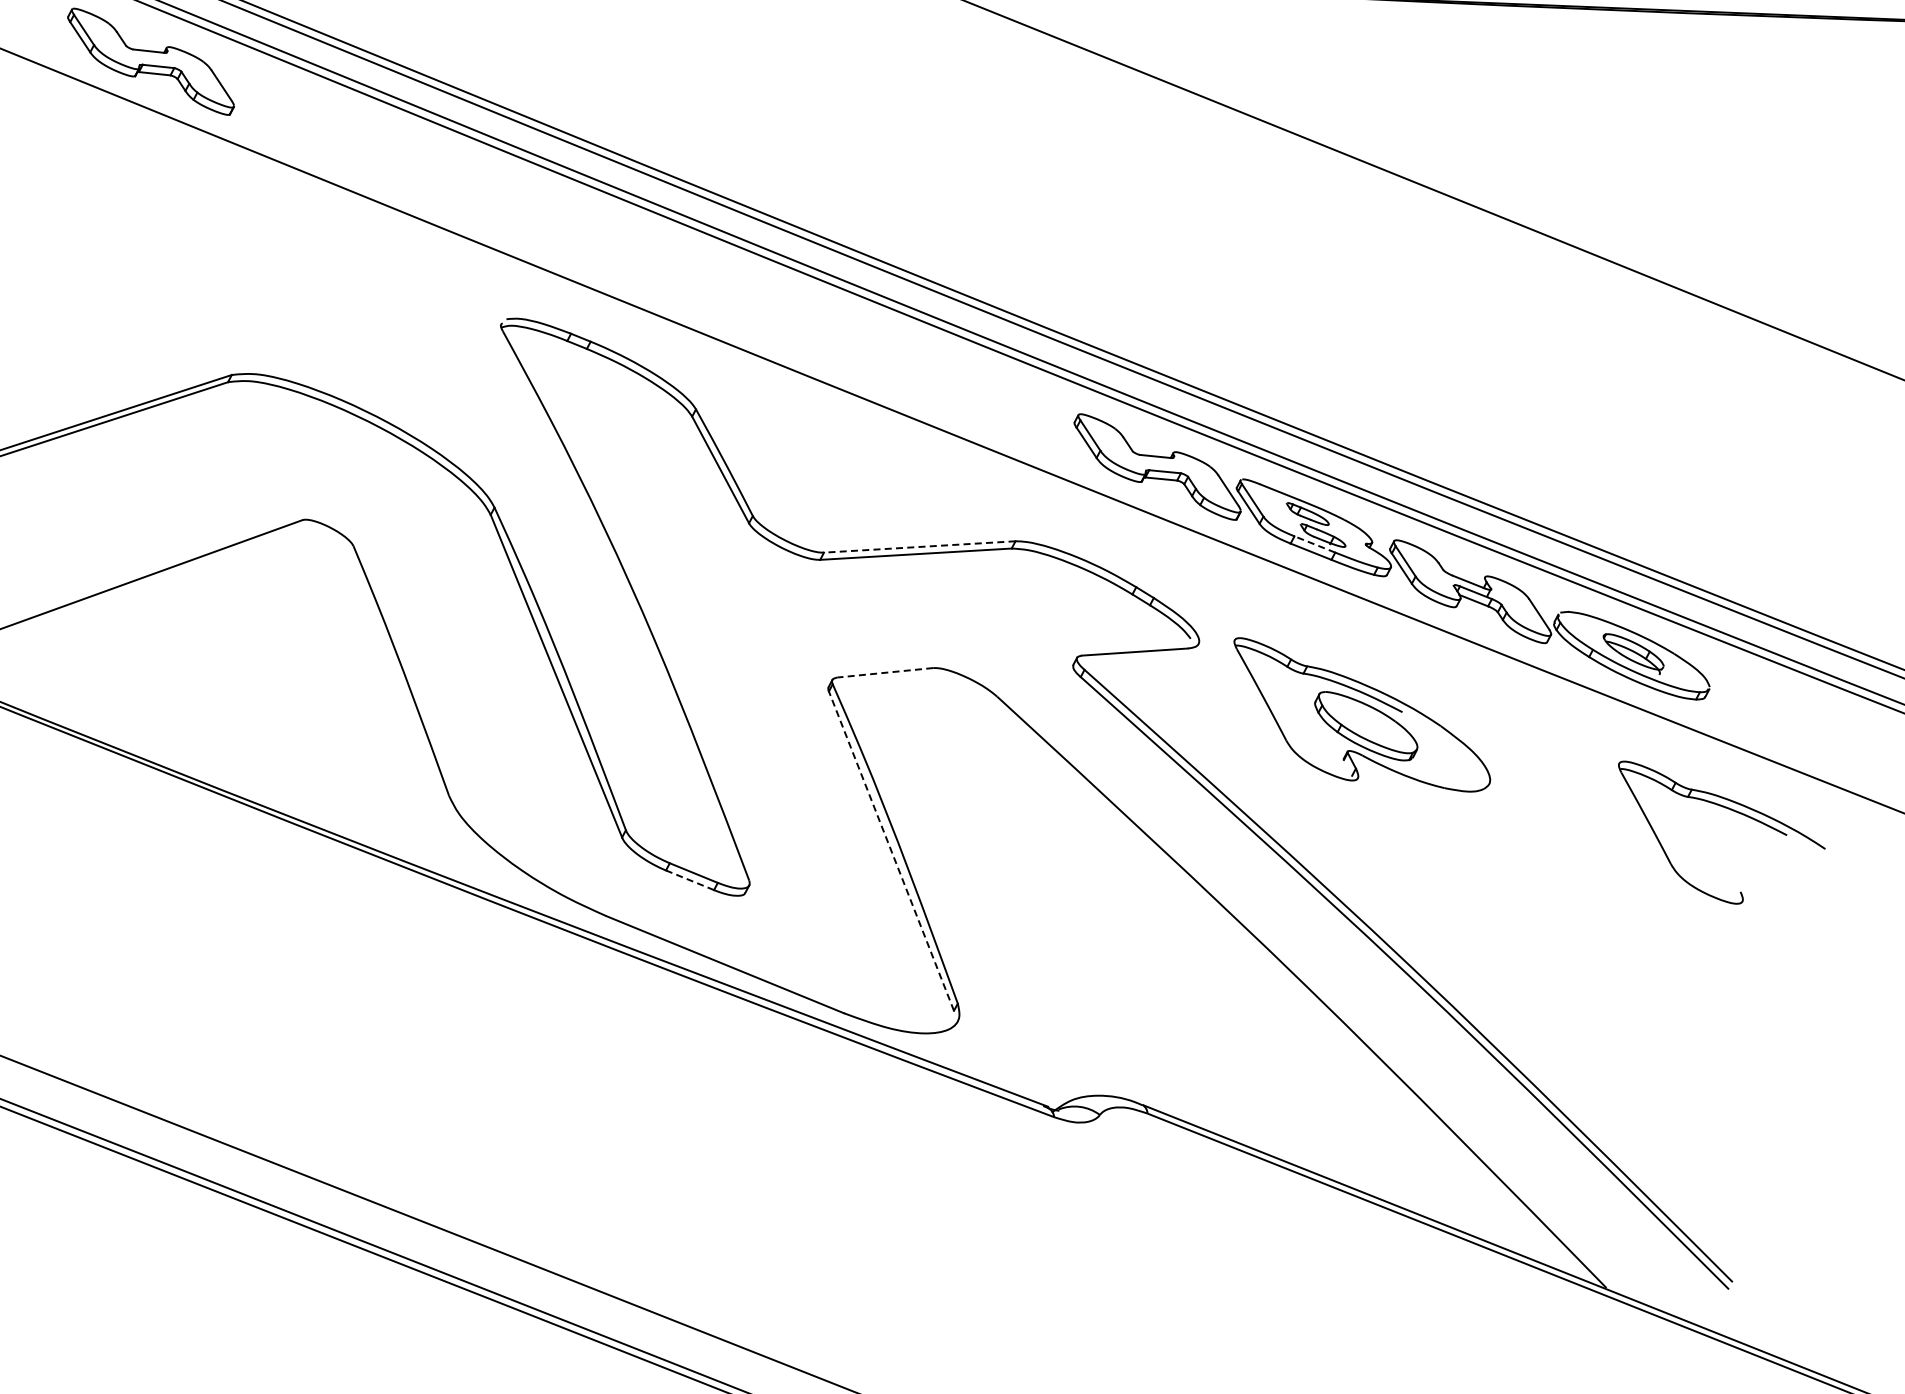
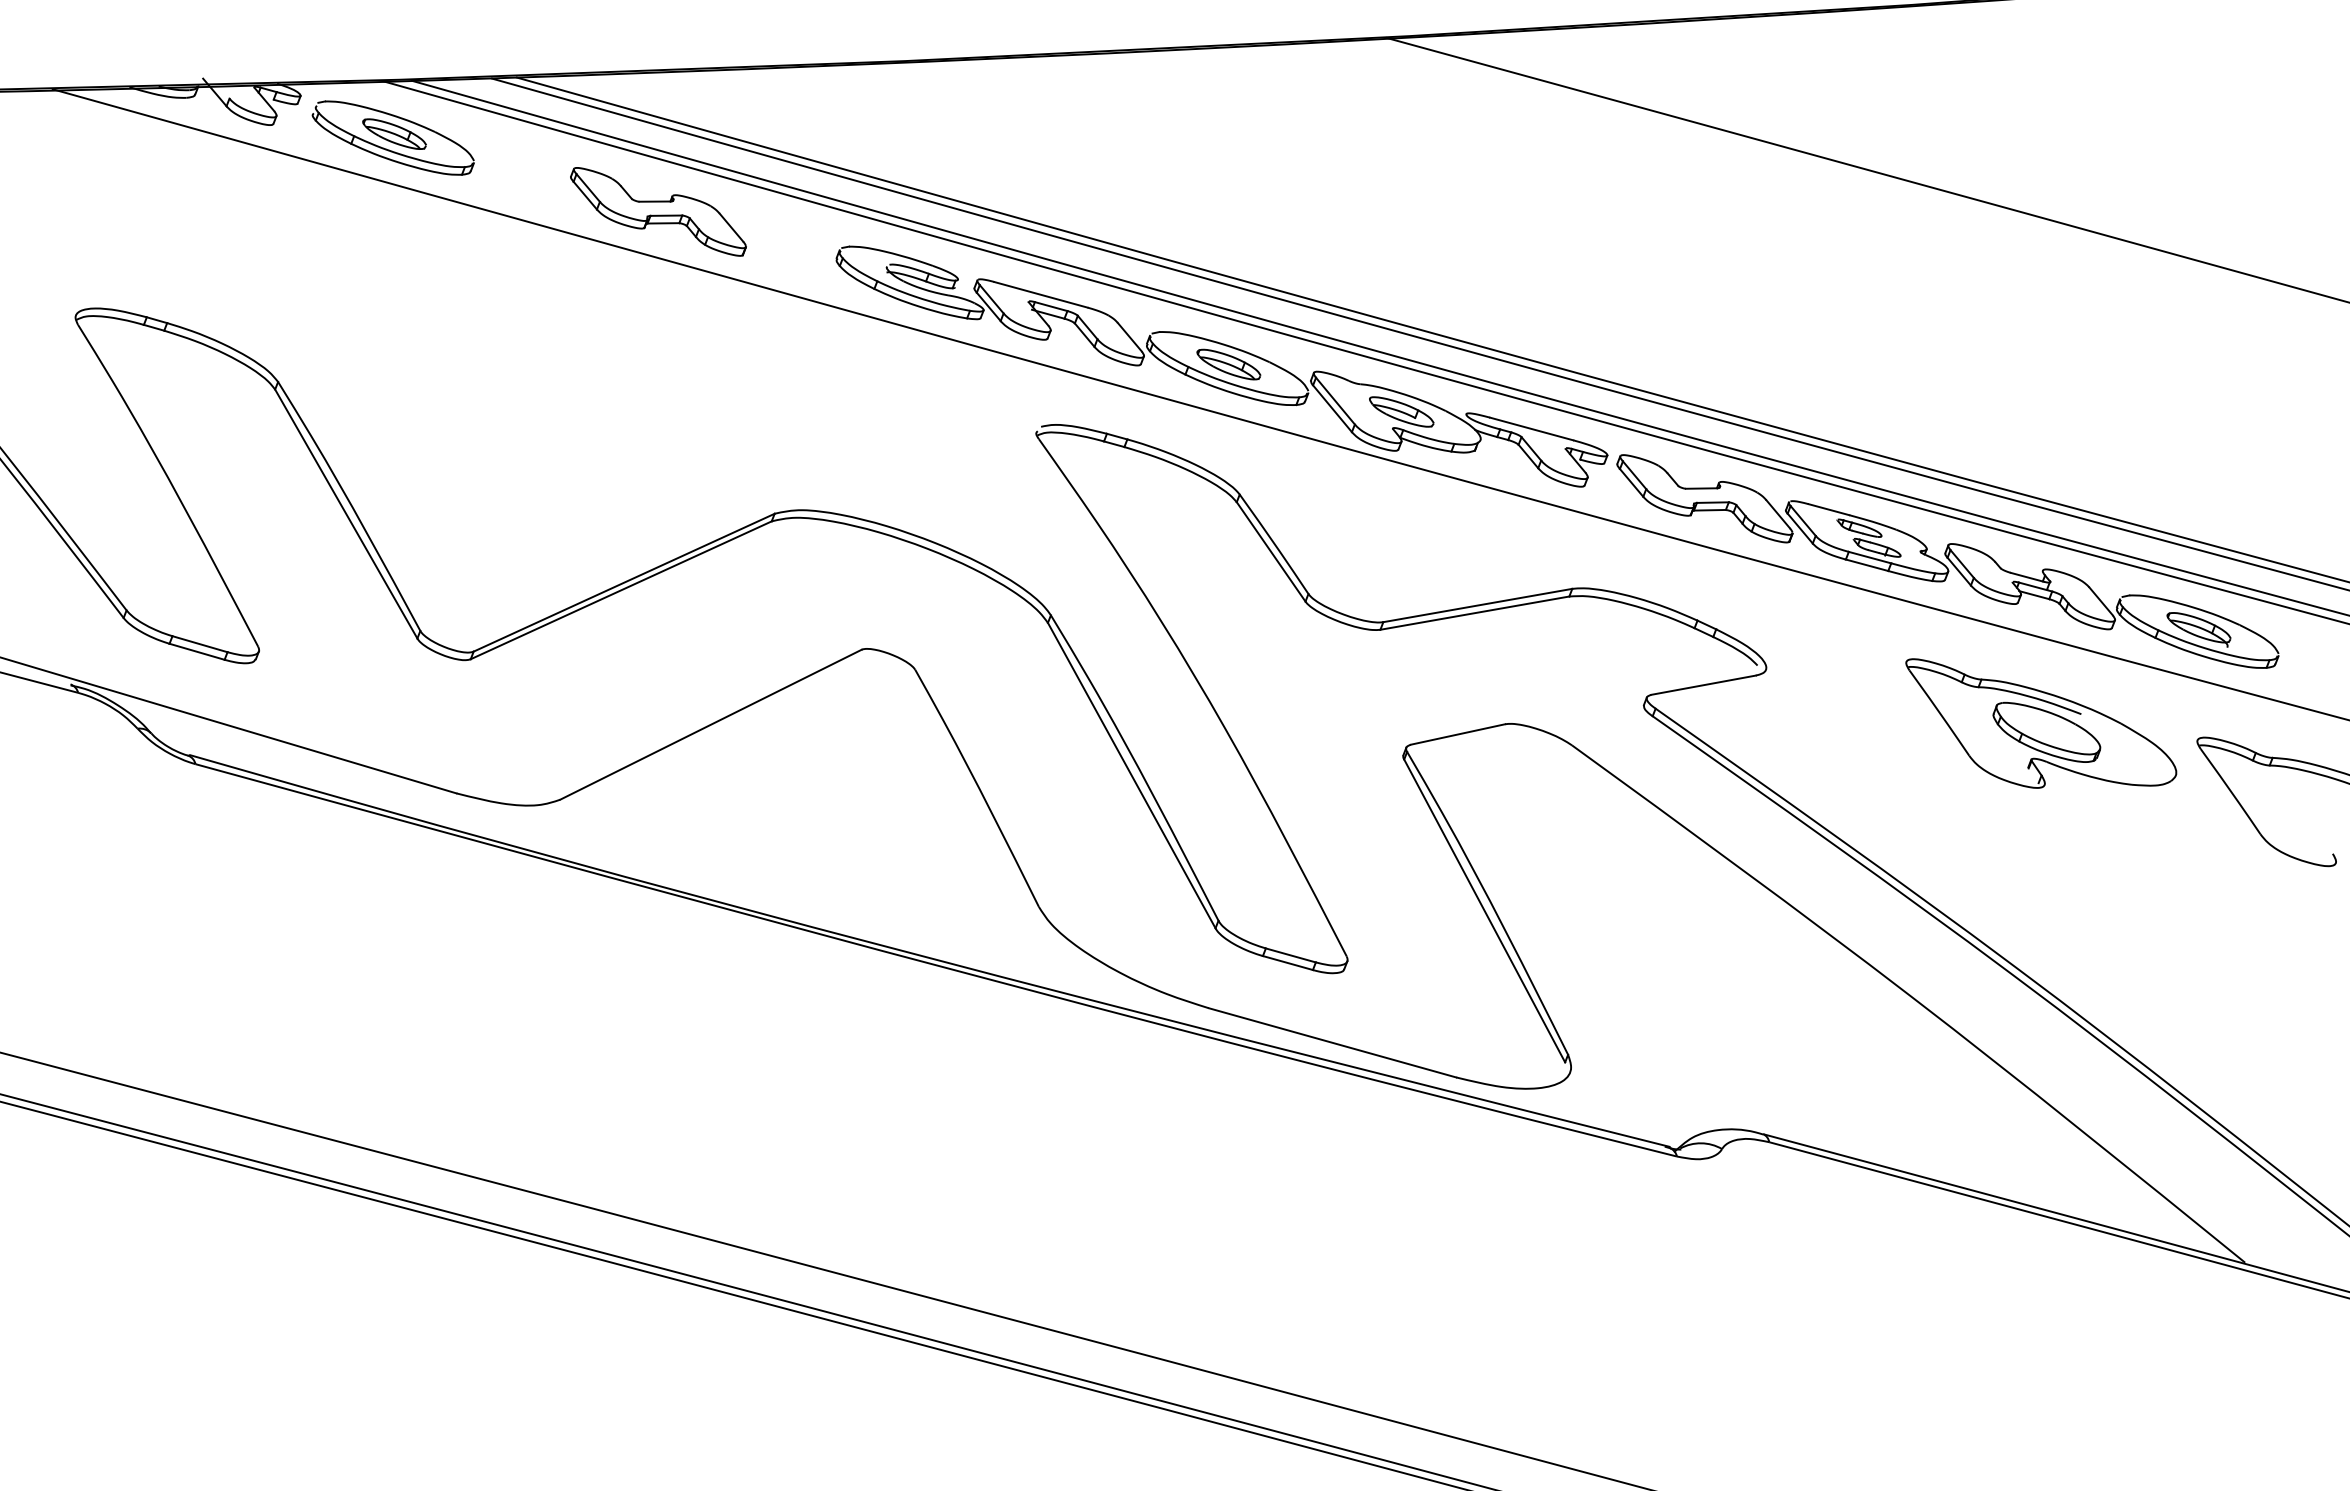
part: (692, 280) -> (1221, 366), added
line: (1315, 544) -> (1870, 557), dashed -> solid
line: (919, 546) -> (1477, 605), dashed -> solid
line: (884, 672) -> (1457, 734), dashed -> solid
part: (1361, 716) -> (2041, 723), moved
line: (891, 850) -> (1484, 910), dashed -> solid
line: (689, 880) -> (1287, 963), dashed -> solid

